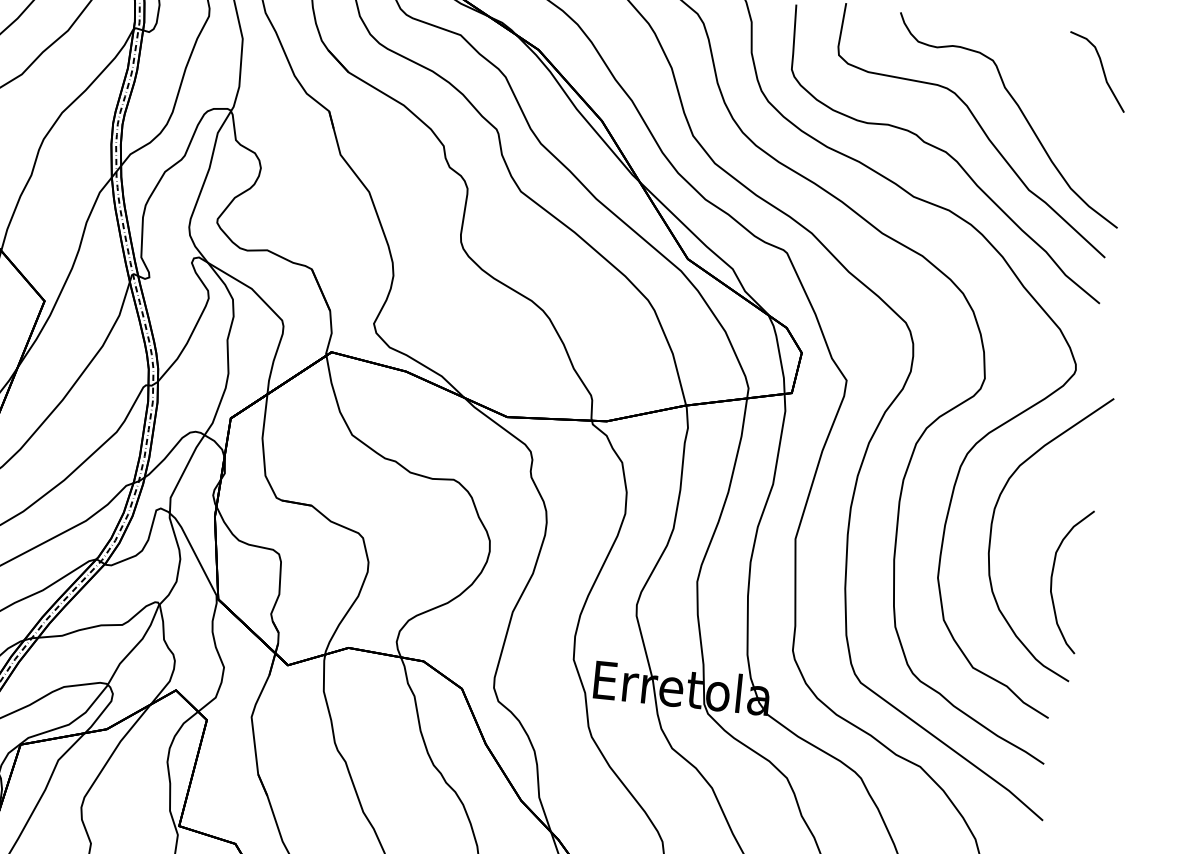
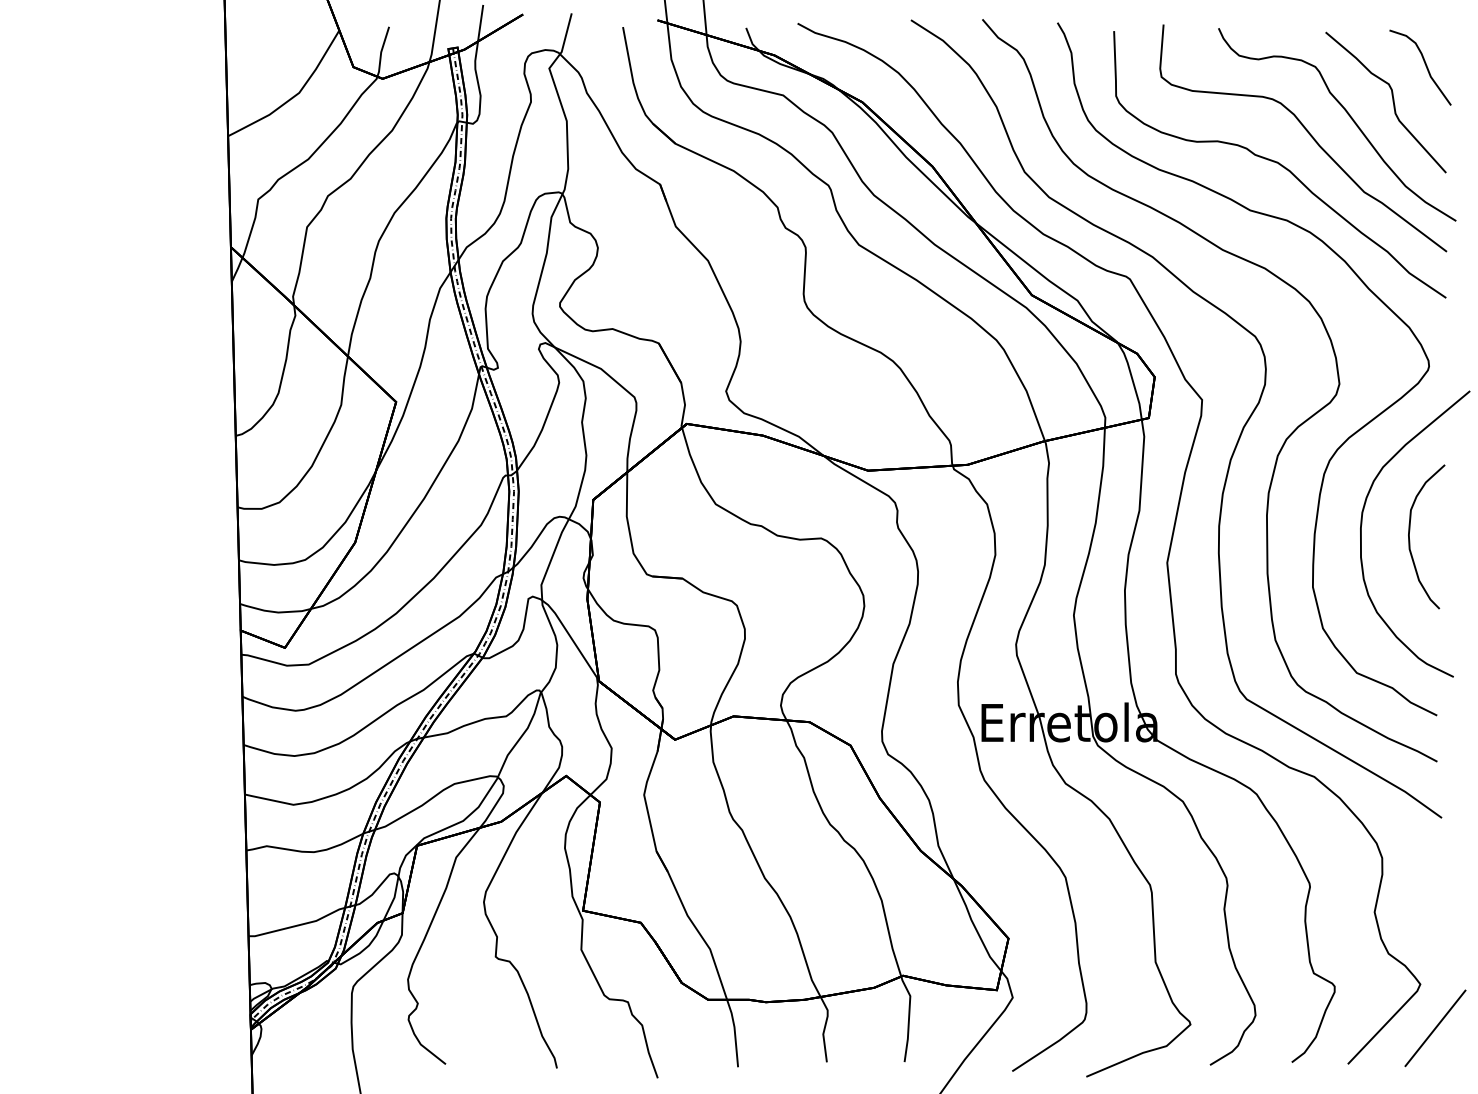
curve: (1066, 103) -> (1392, 102), added
curve: (1052, 582) -> (1410, 540), moved

